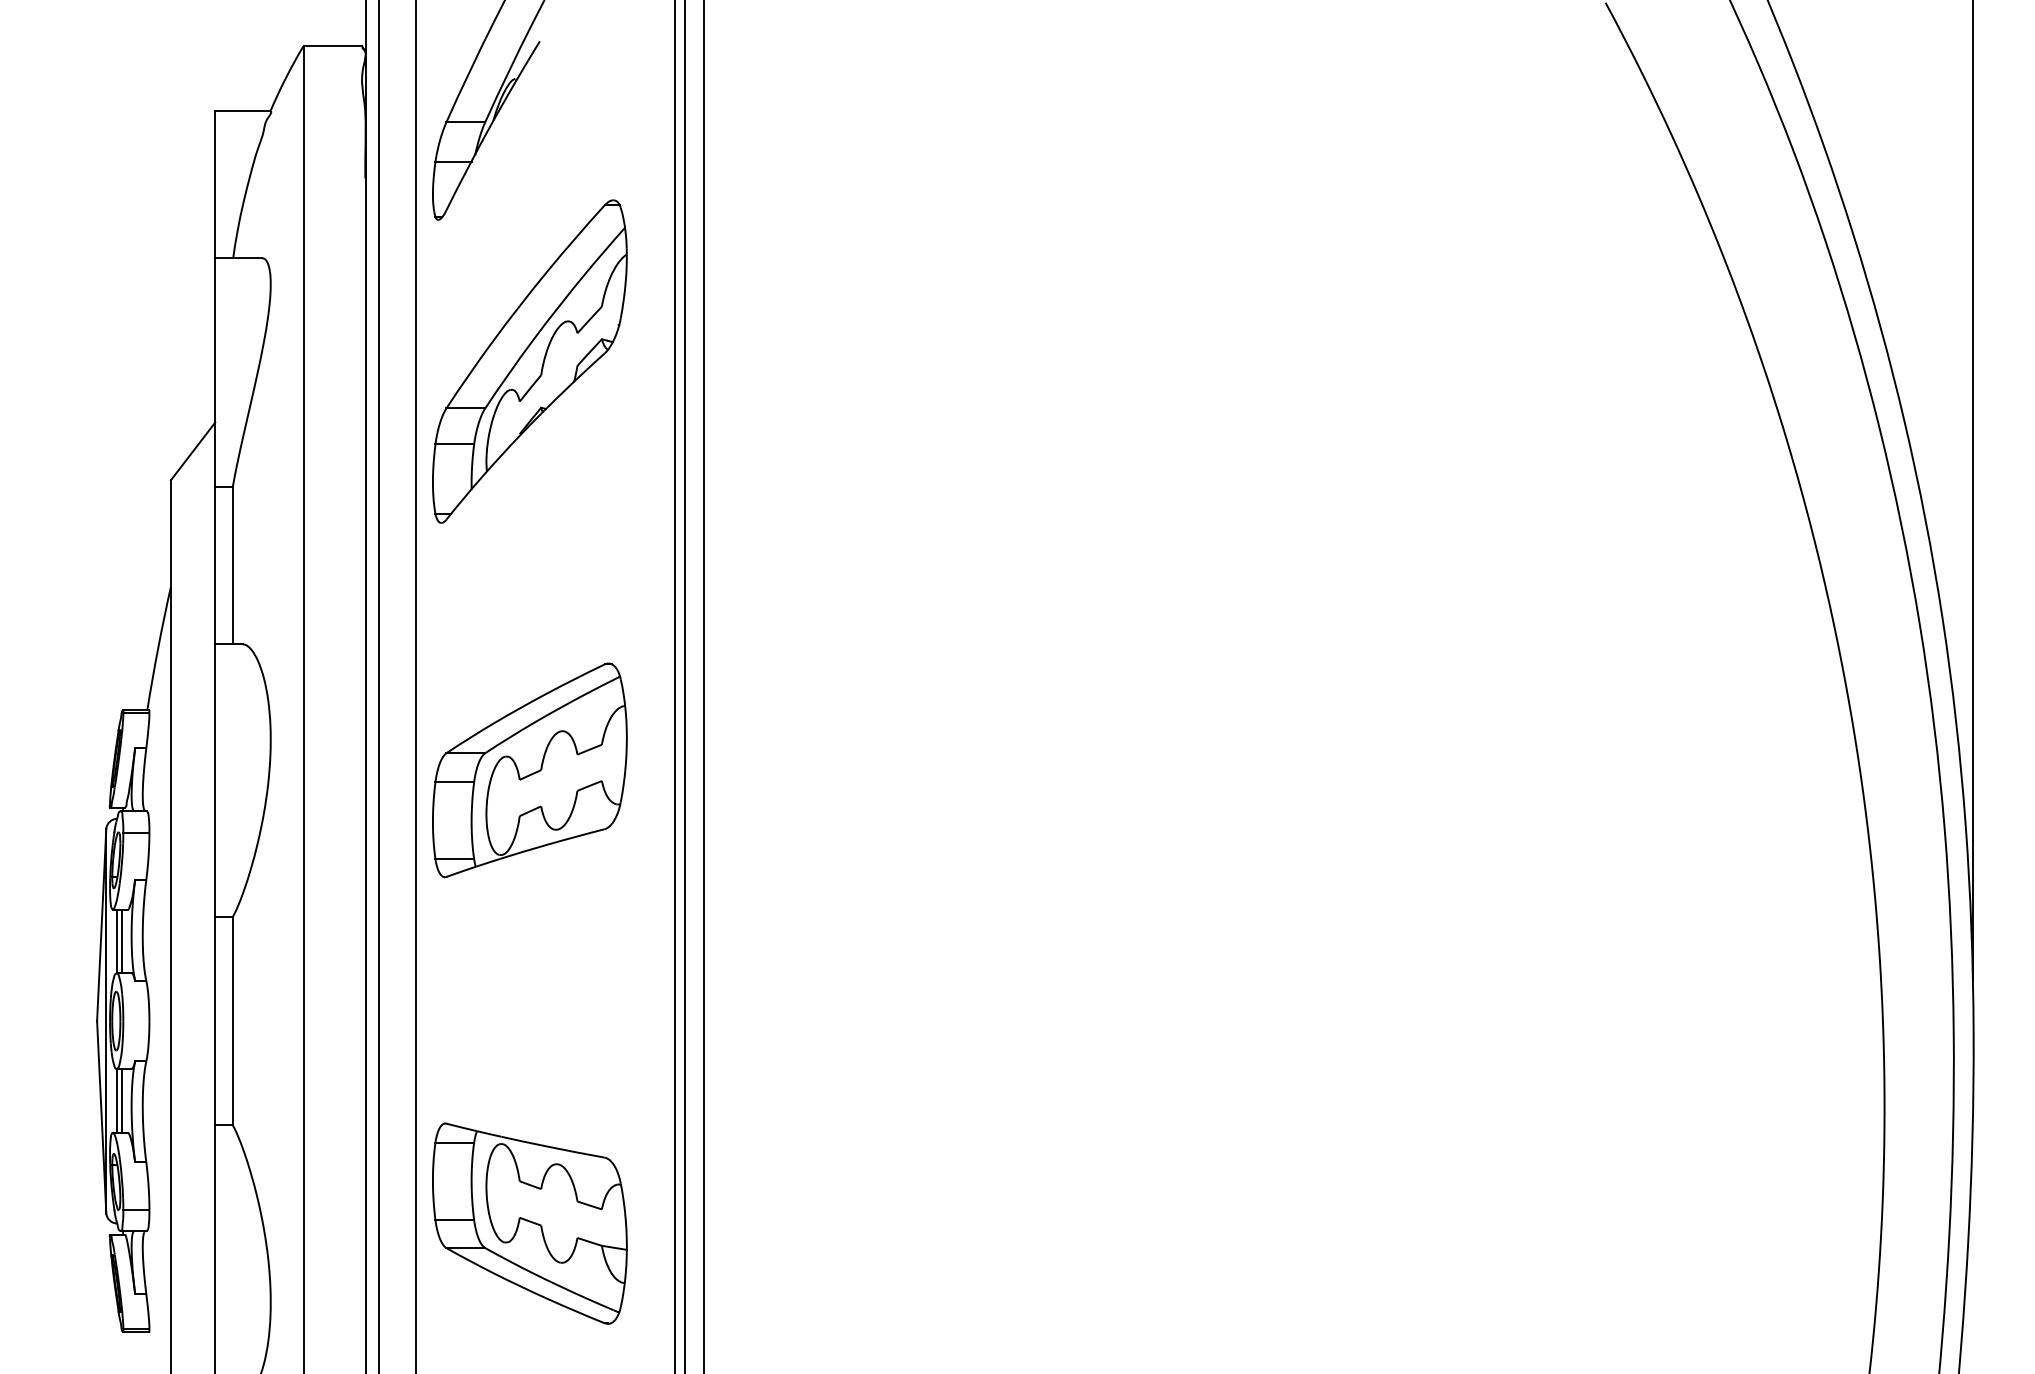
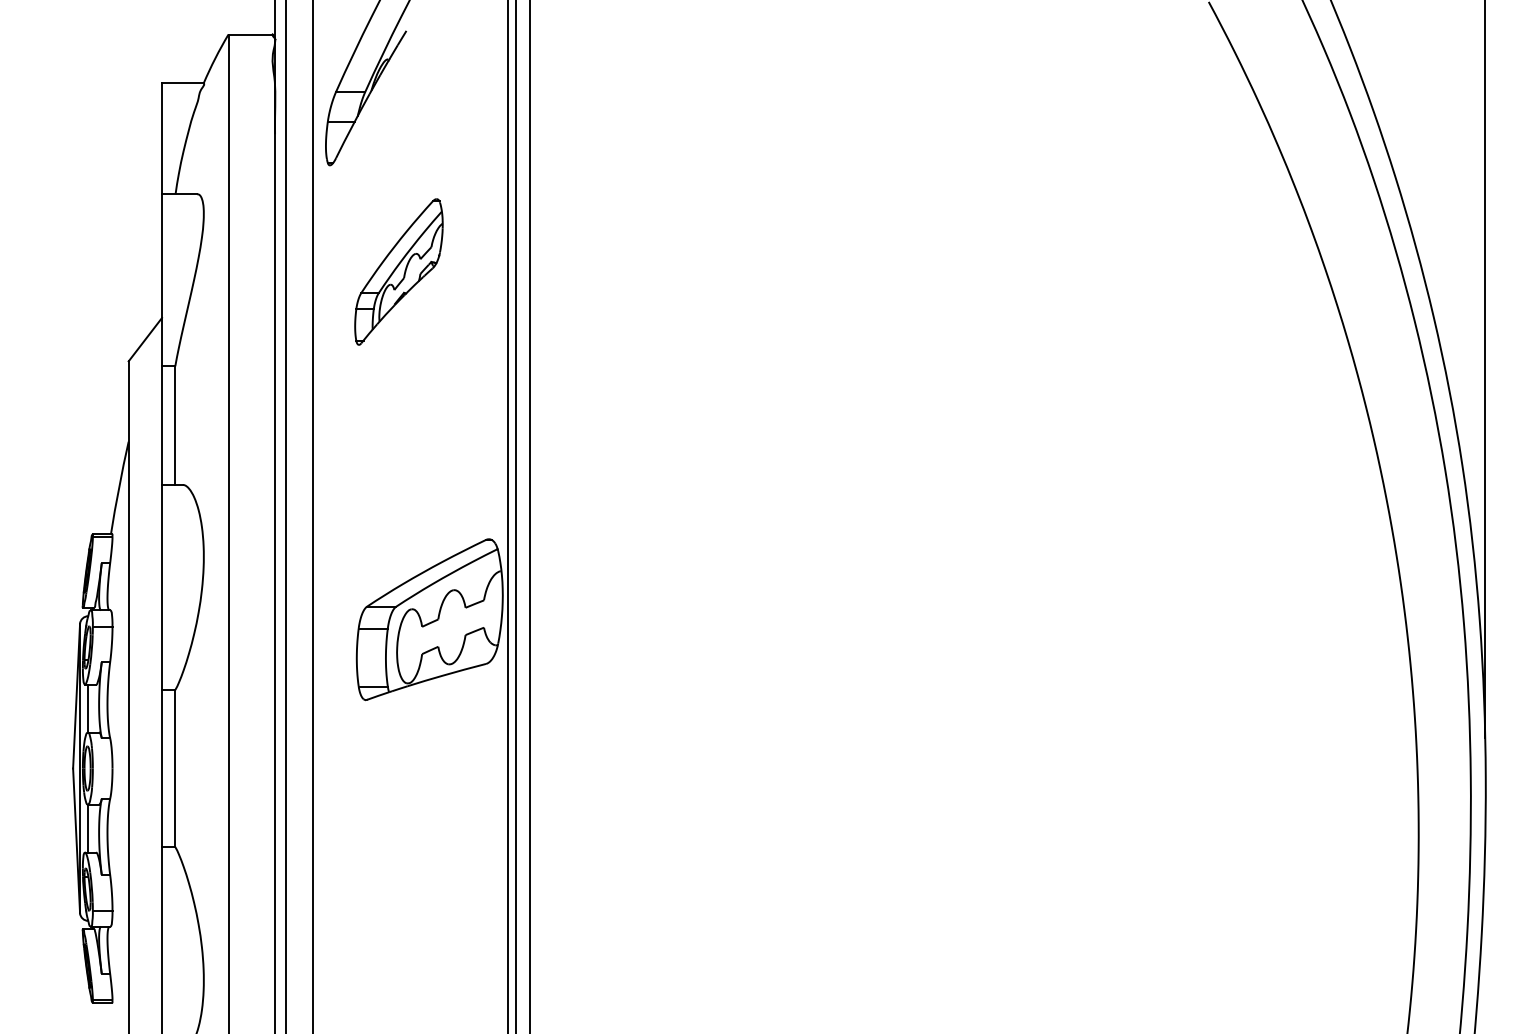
part: (529, 361) -> (398, 271), size x0.6
part: (529, 770) -> (429, 619), moved
line: (122, 941) -> (92, 708), removed
line: (122, 1100) -> (92, 828), removed
part: (529, 1223) -> (398, 920), removed

